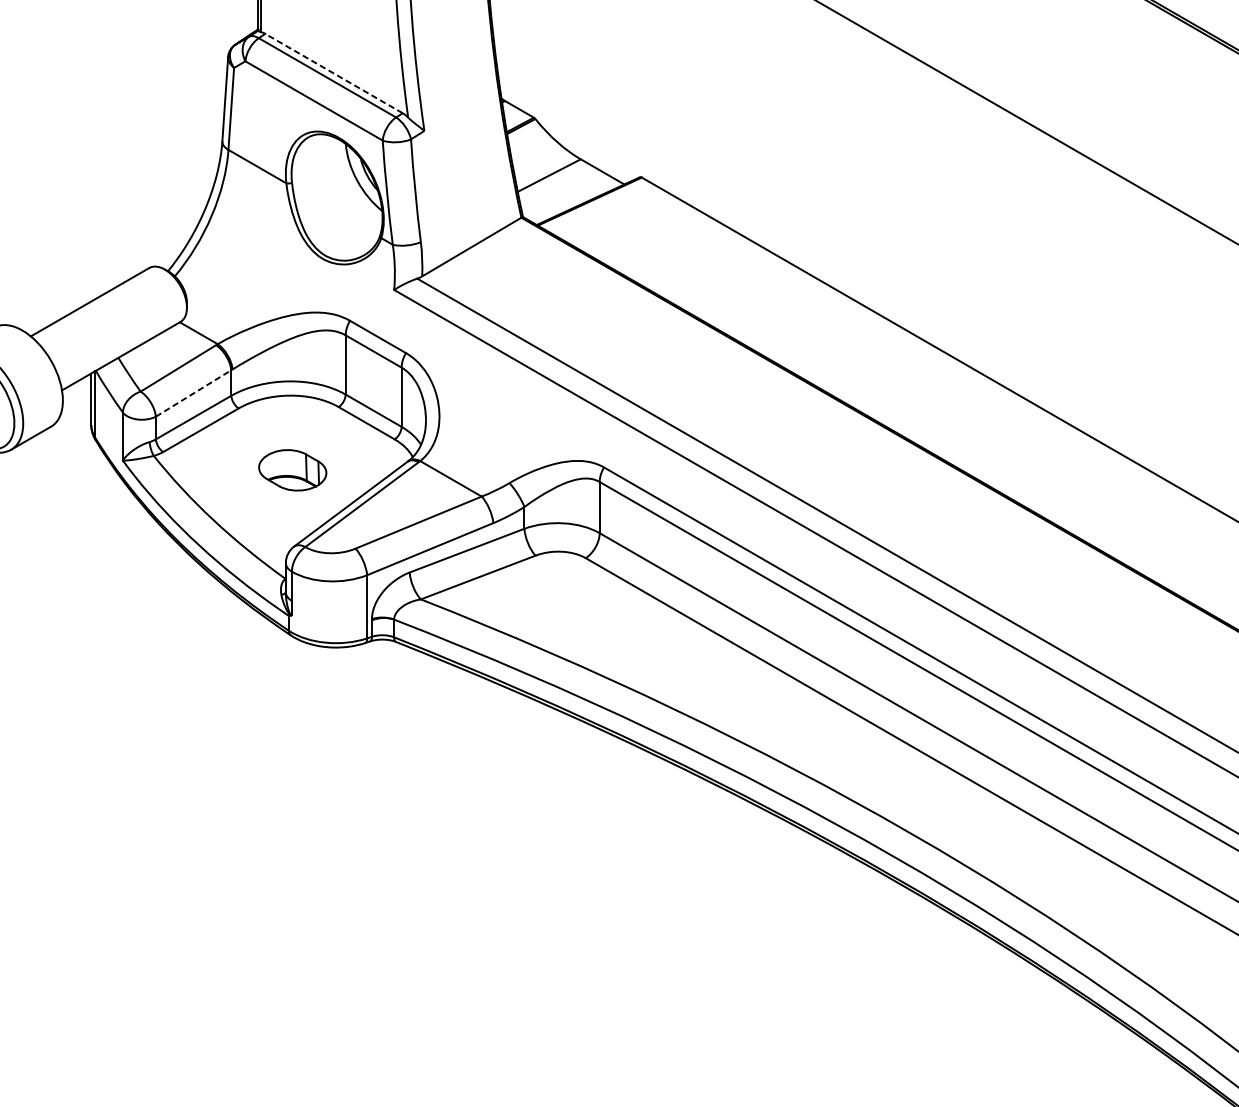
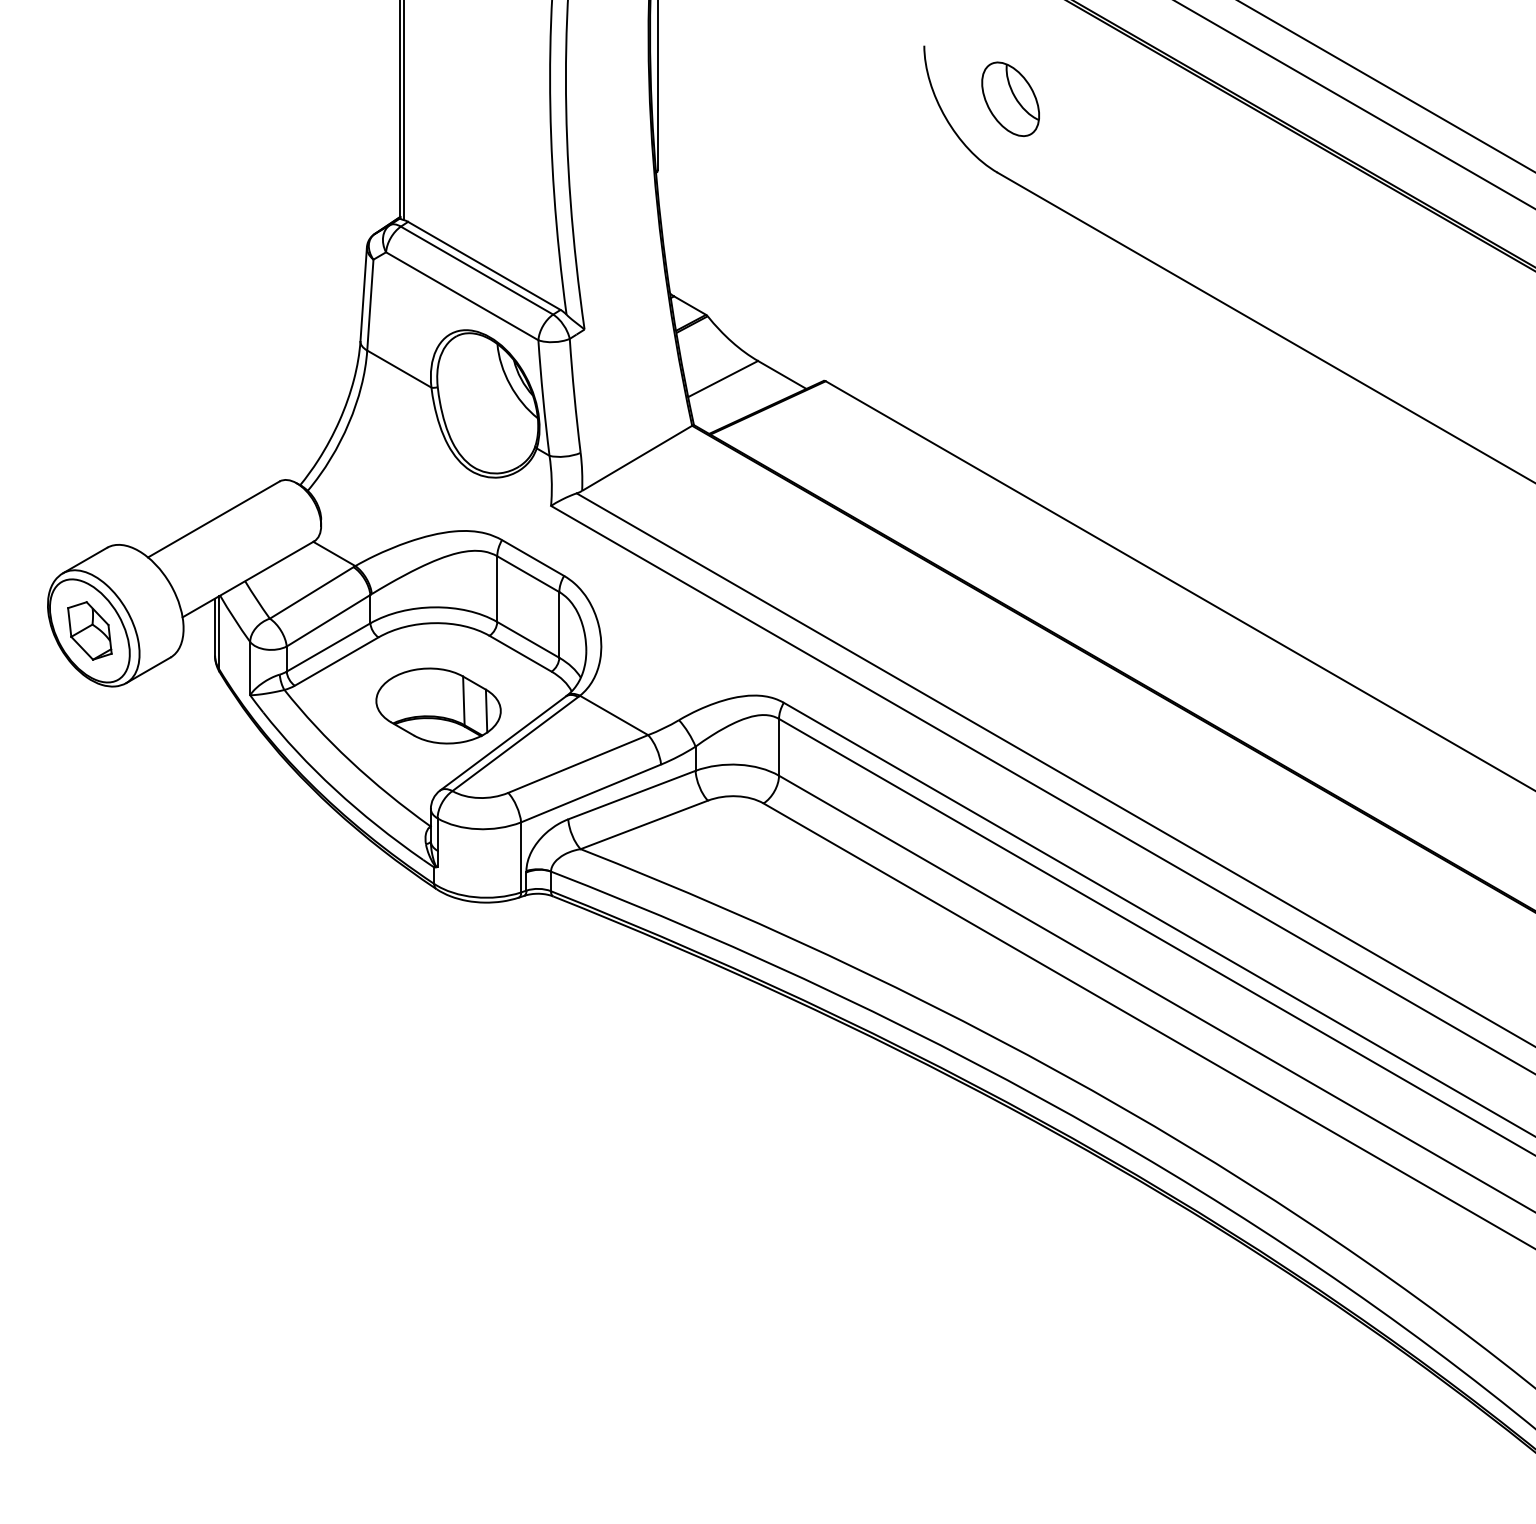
line: (333, 73) -> (483, 265), dashed -> solid
line: (193, 393) -> (328, 620), dashed -> solid
part: (292, 469) -> (438, 705), size x1.67

